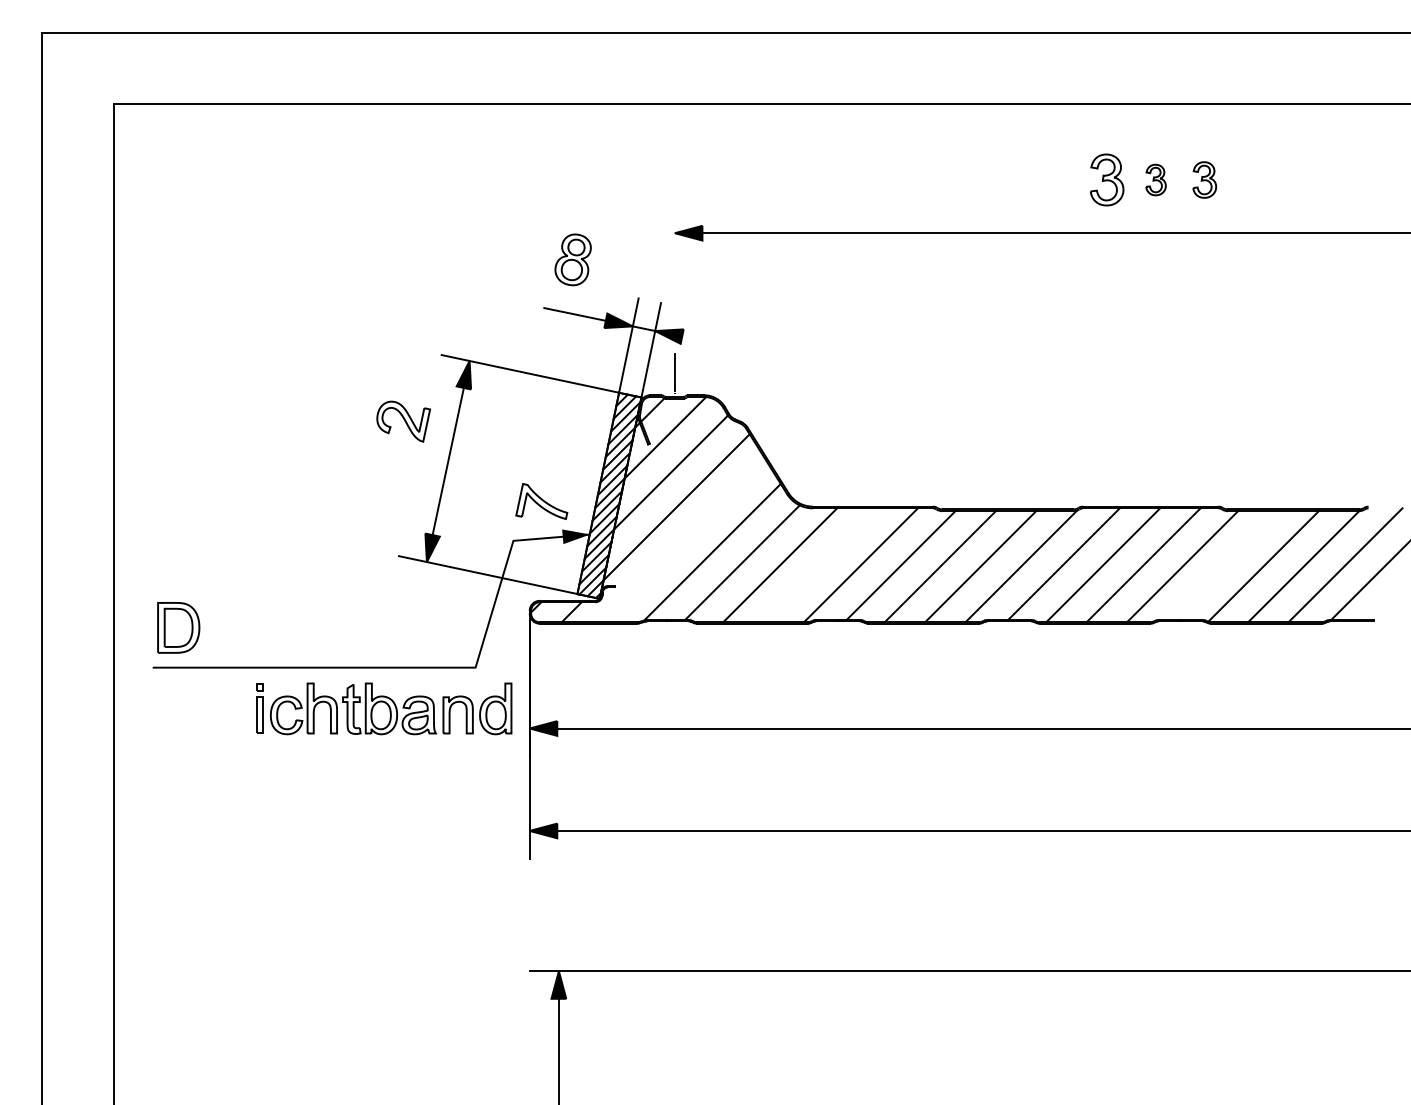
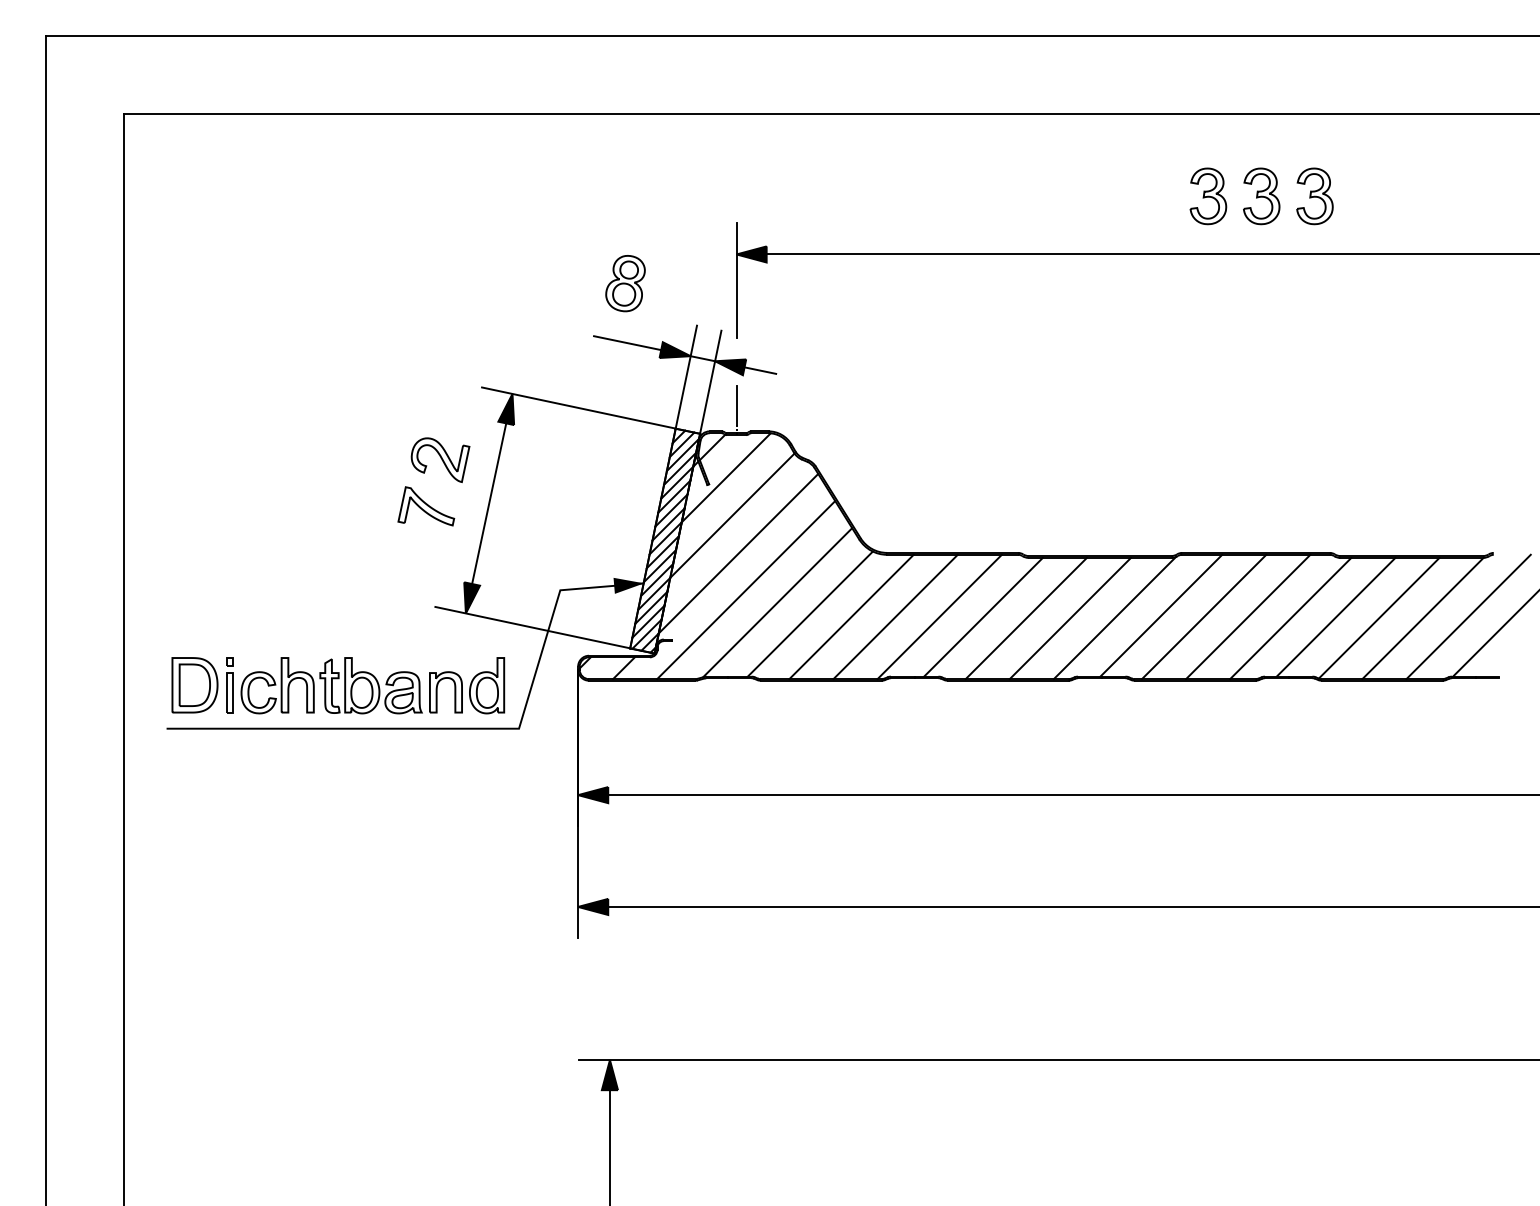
part: (1155, 180) -> (1261, 196), size x1.67
part: (1204, 180) -> (1314, 196), size x1.43
line: (674, 257) -> (736, 280), added
line: (696, 339) -> (760, 370), added
part: (541, 501) -> (426, 506), moved
line: (683, 541) -> (746, 590), added
line: (820, 564) -> (895, 616), added
line: (1223, 564) -> (1335, 616), added
part: (384, 708) -> (365, 685), moved

